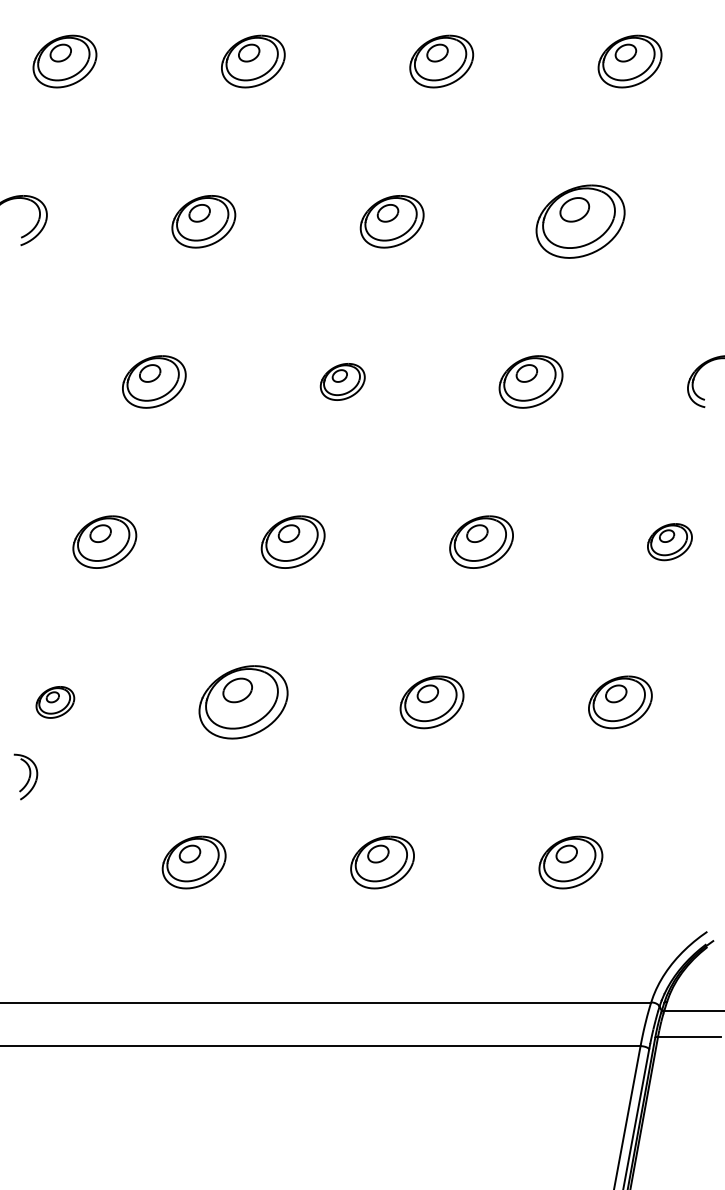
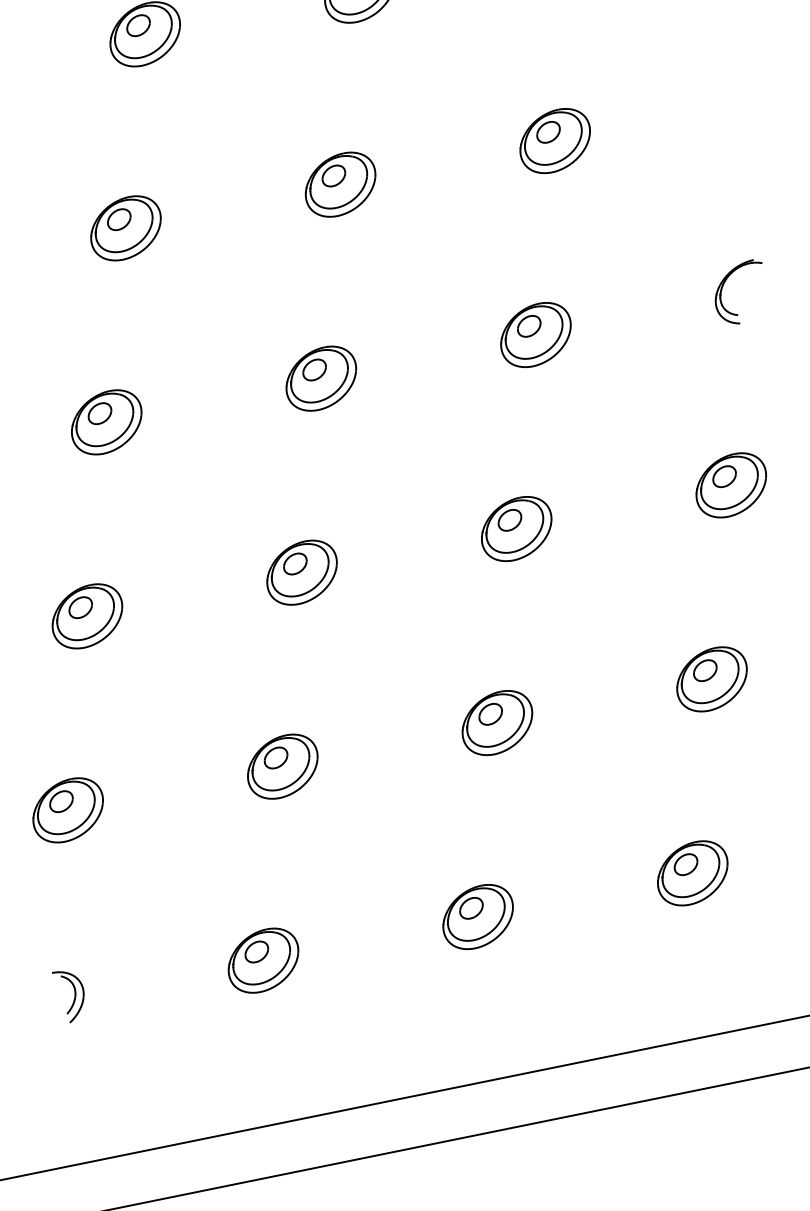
part: (580, 221) -> (555, 140), size x0.71
part: (342, 381) -> (321, 378), size x1.43
part: (669, 541) -> (730, 484), size x1.43
part: (55, 702) -> (68, 810), size x1.67
part: (243, 702) -> (282, 766), size x0.71
part: (25, 776) -> (70, 995), moved

